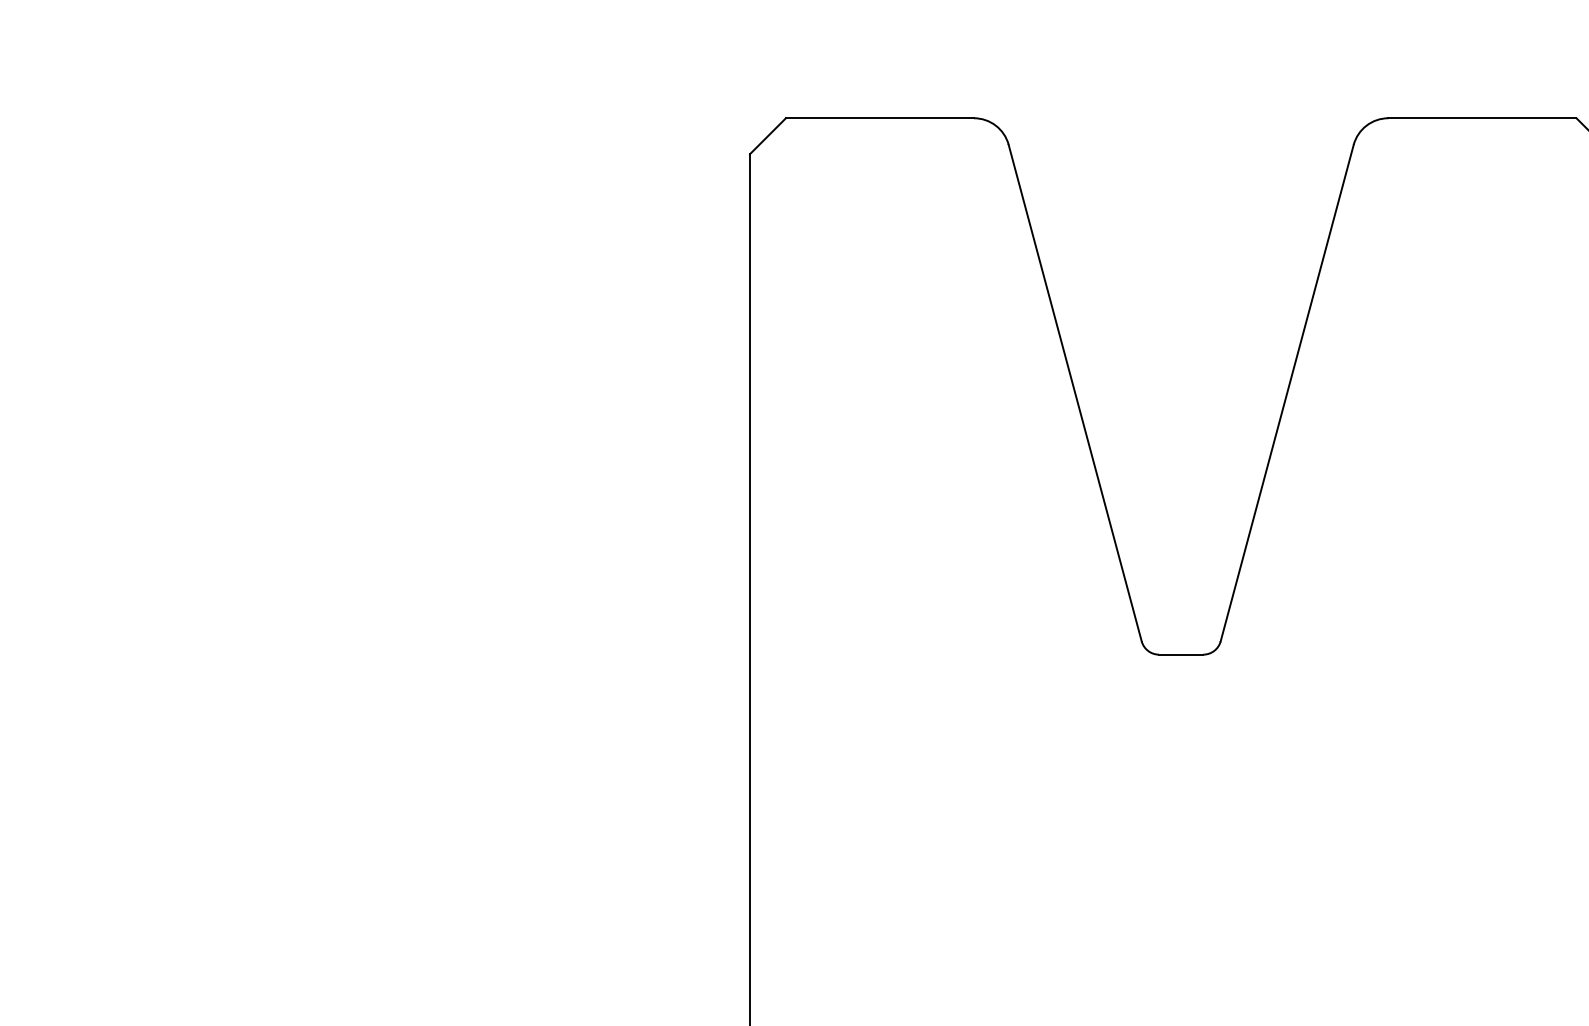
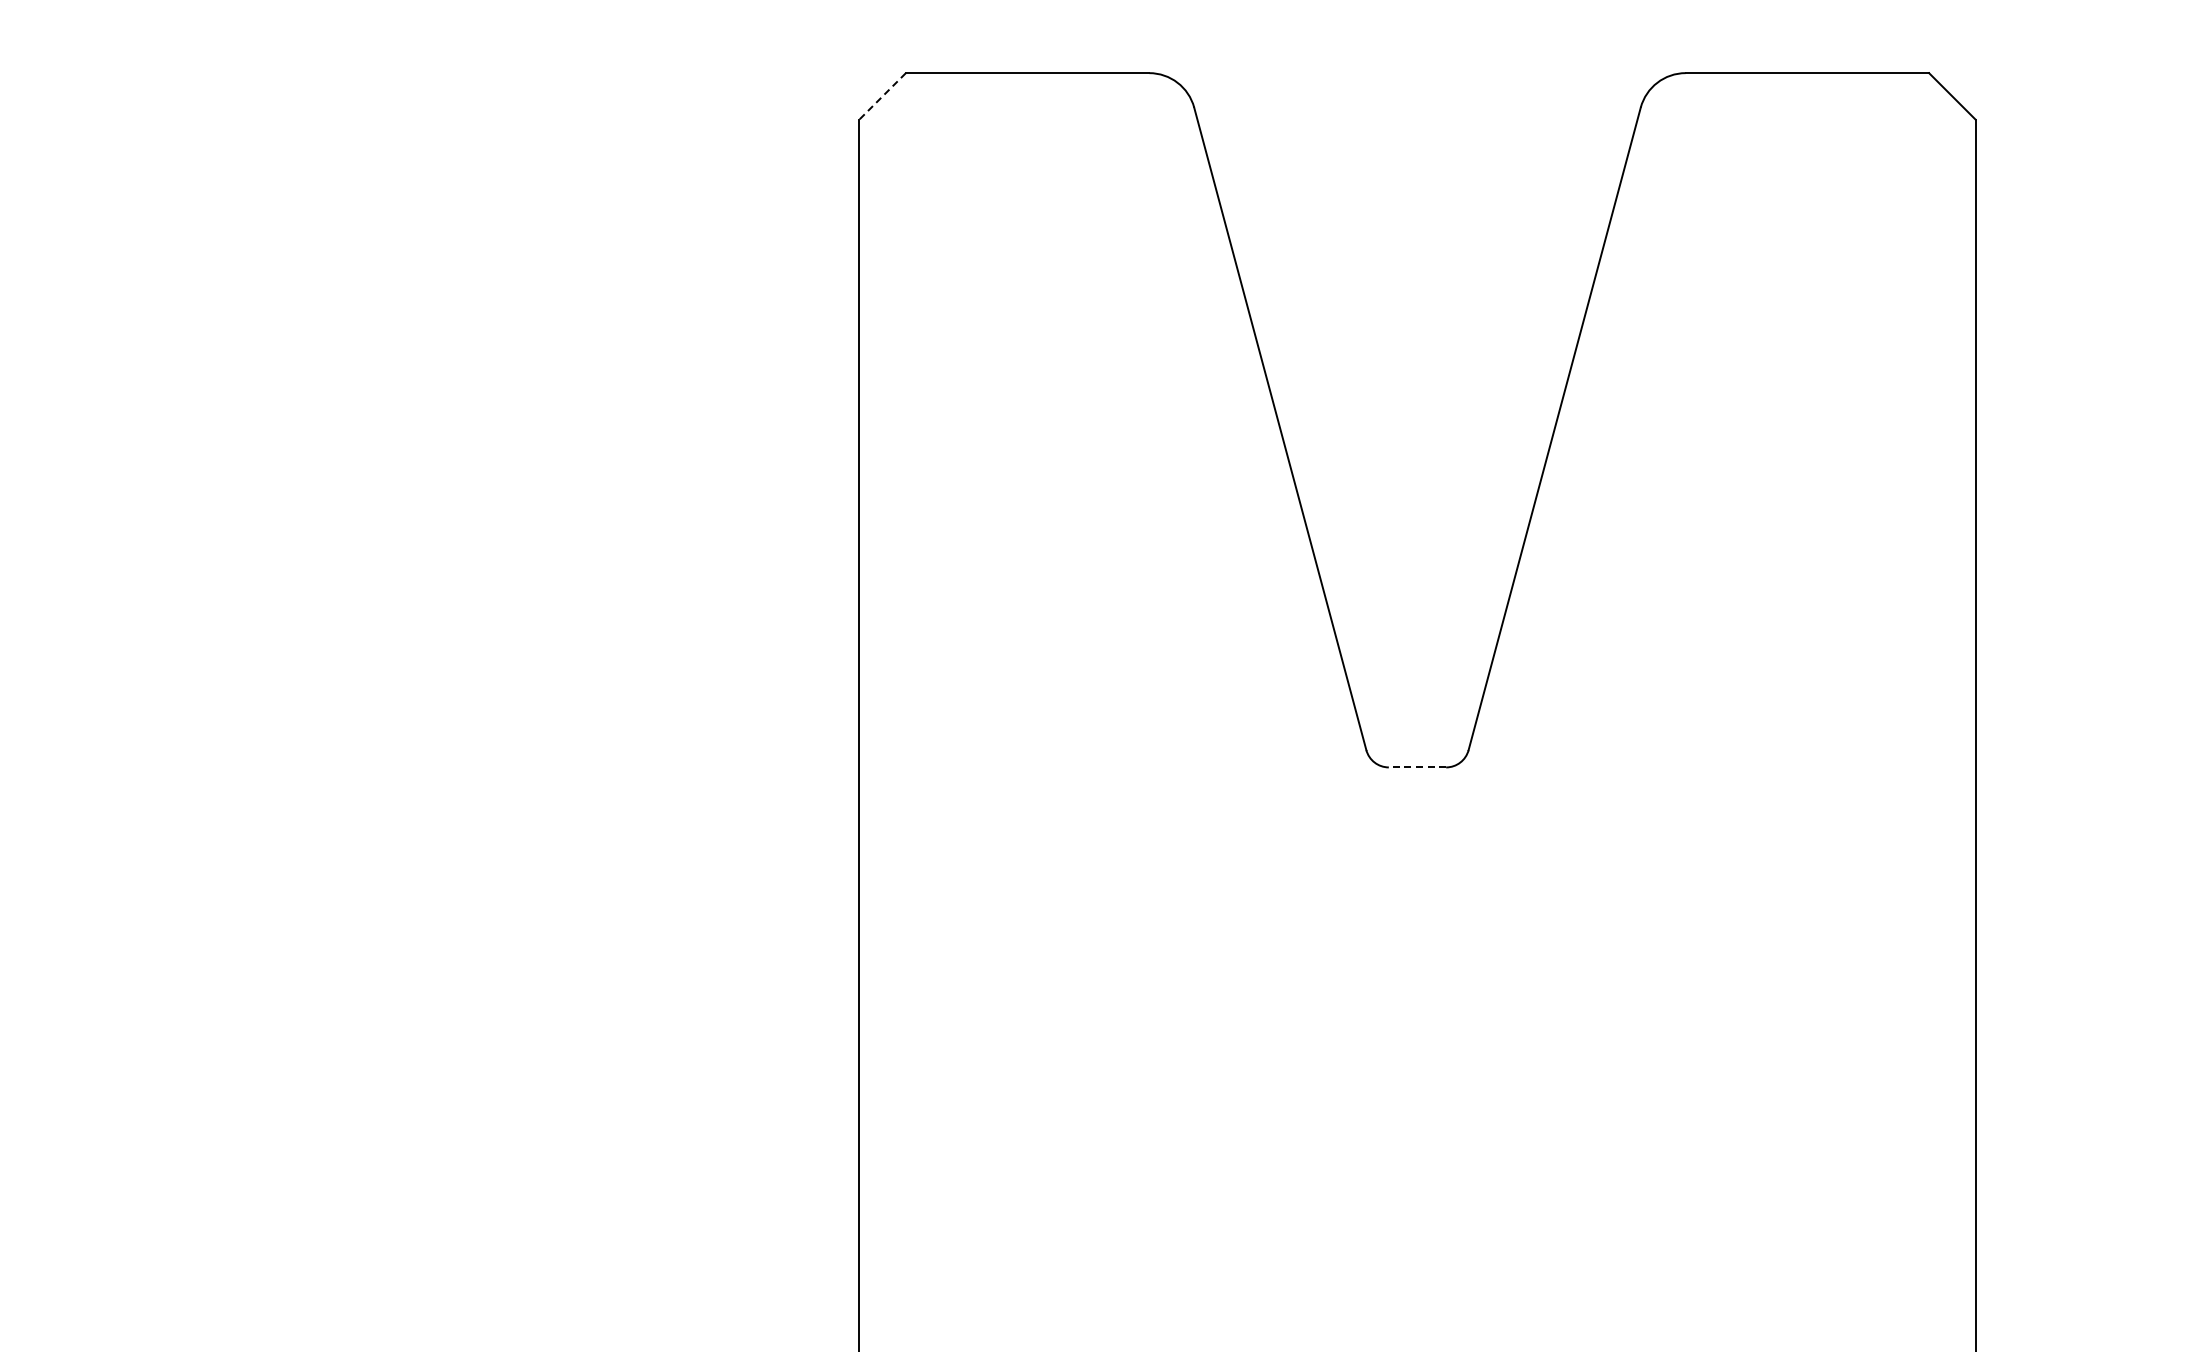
line: (767, 136) -> (882, 96), solid -> dashed
line: (1181, 654) -> (1417, 767), solid -> dashed

